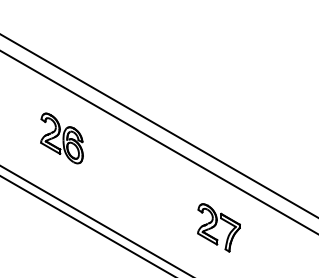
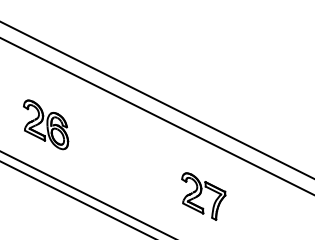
part: (61, 138) -> (45, 124), moved
part: (218, 227) -> (203, 196), moved

